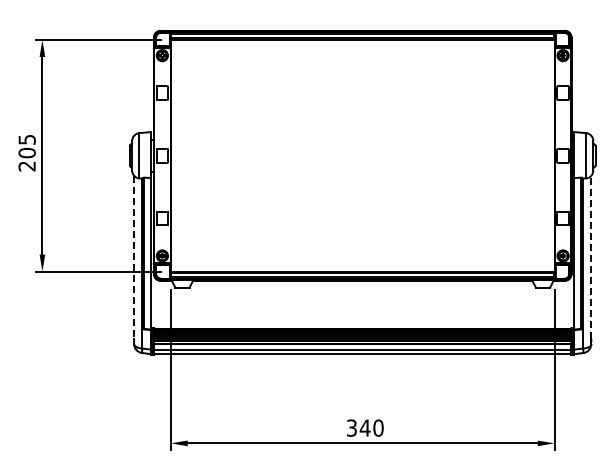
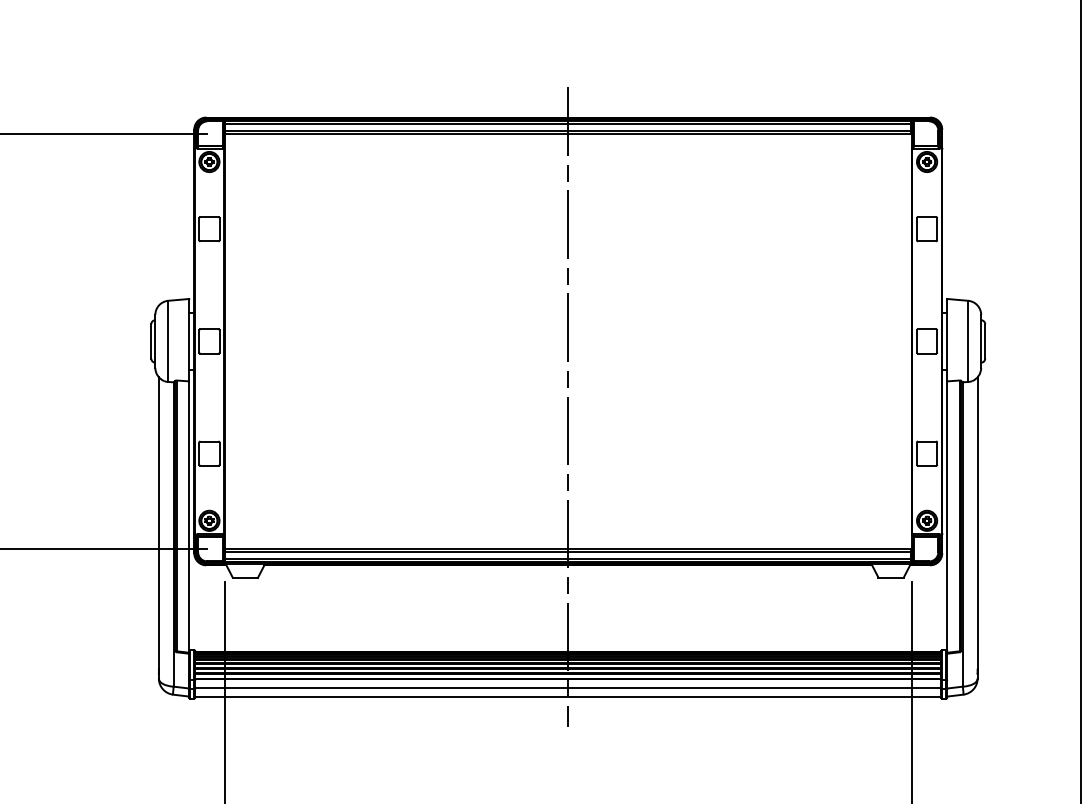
line: (362, 192) -> (567, 407), added
line: (591, 256) -> (977, 521), dashed -> solid
line: (134, 257) -> (159, 523), dashed -> solid

